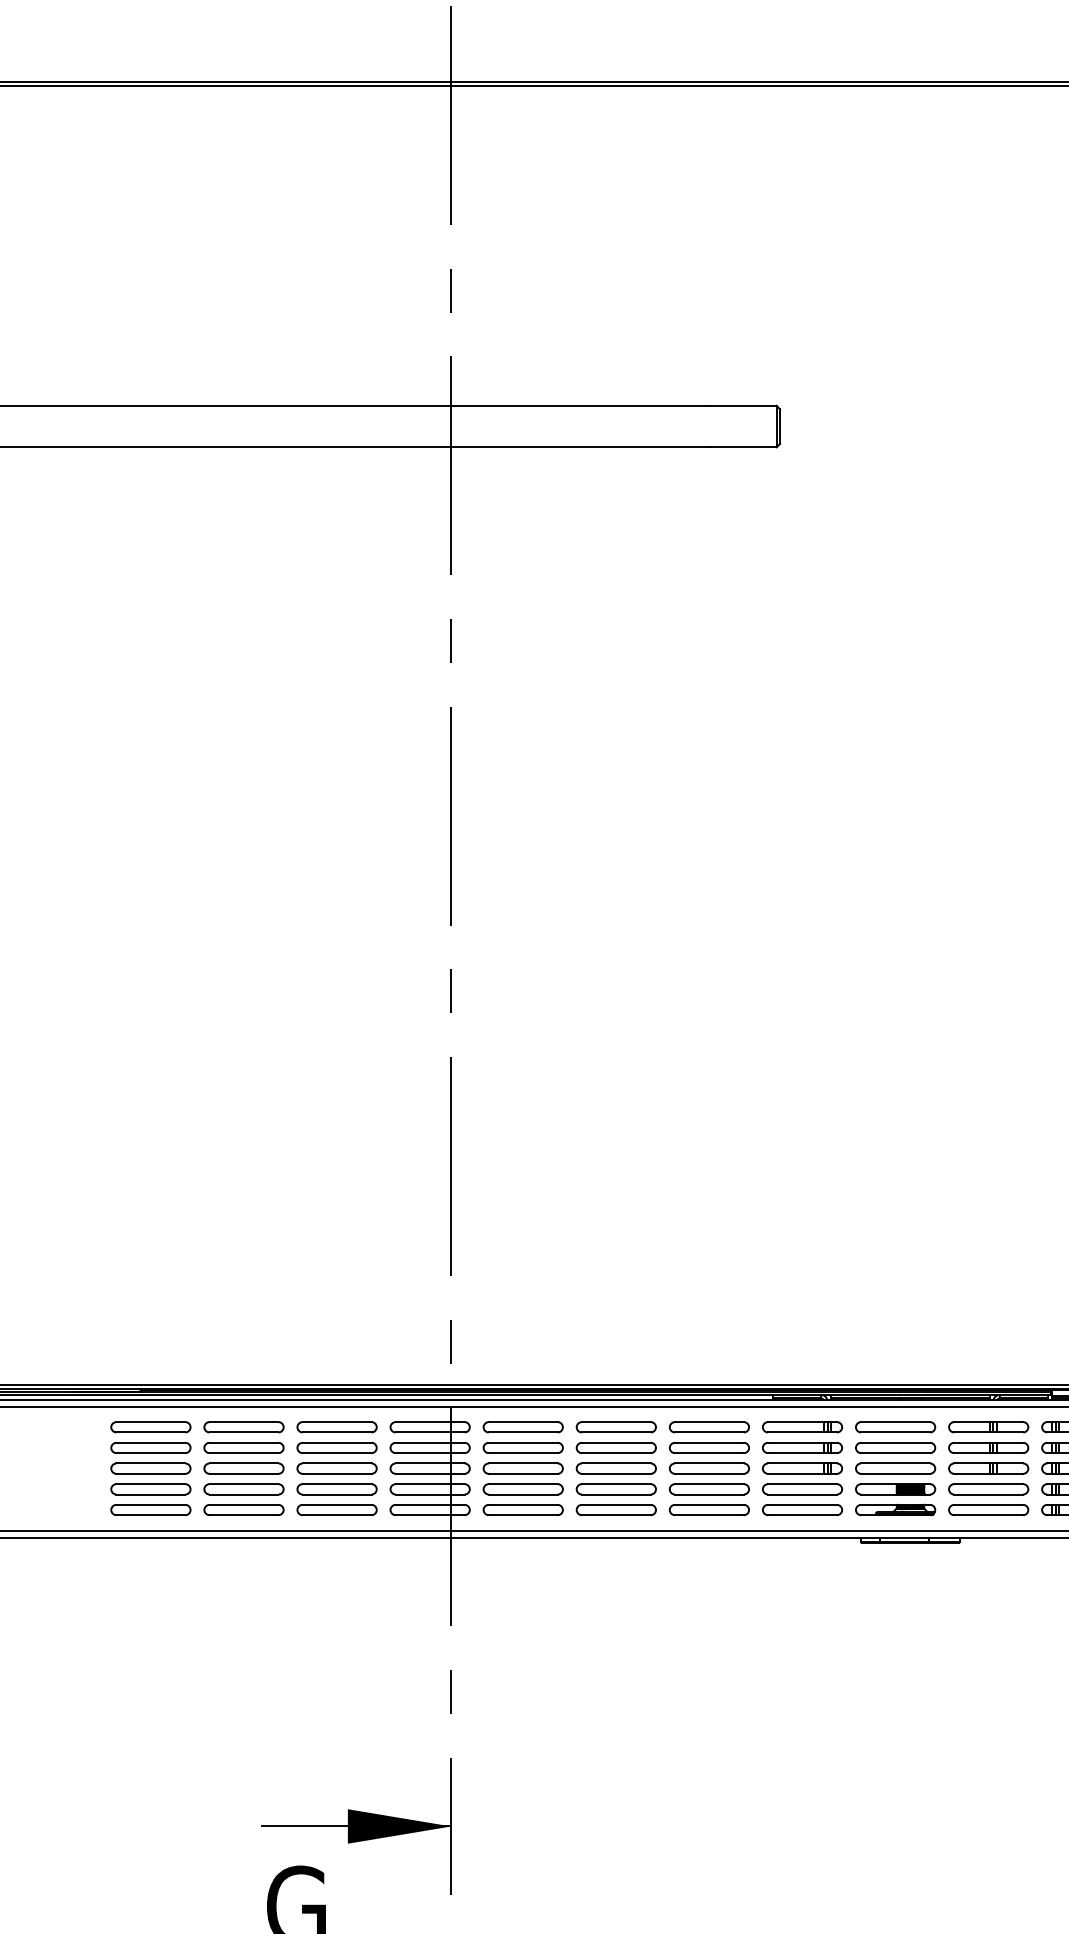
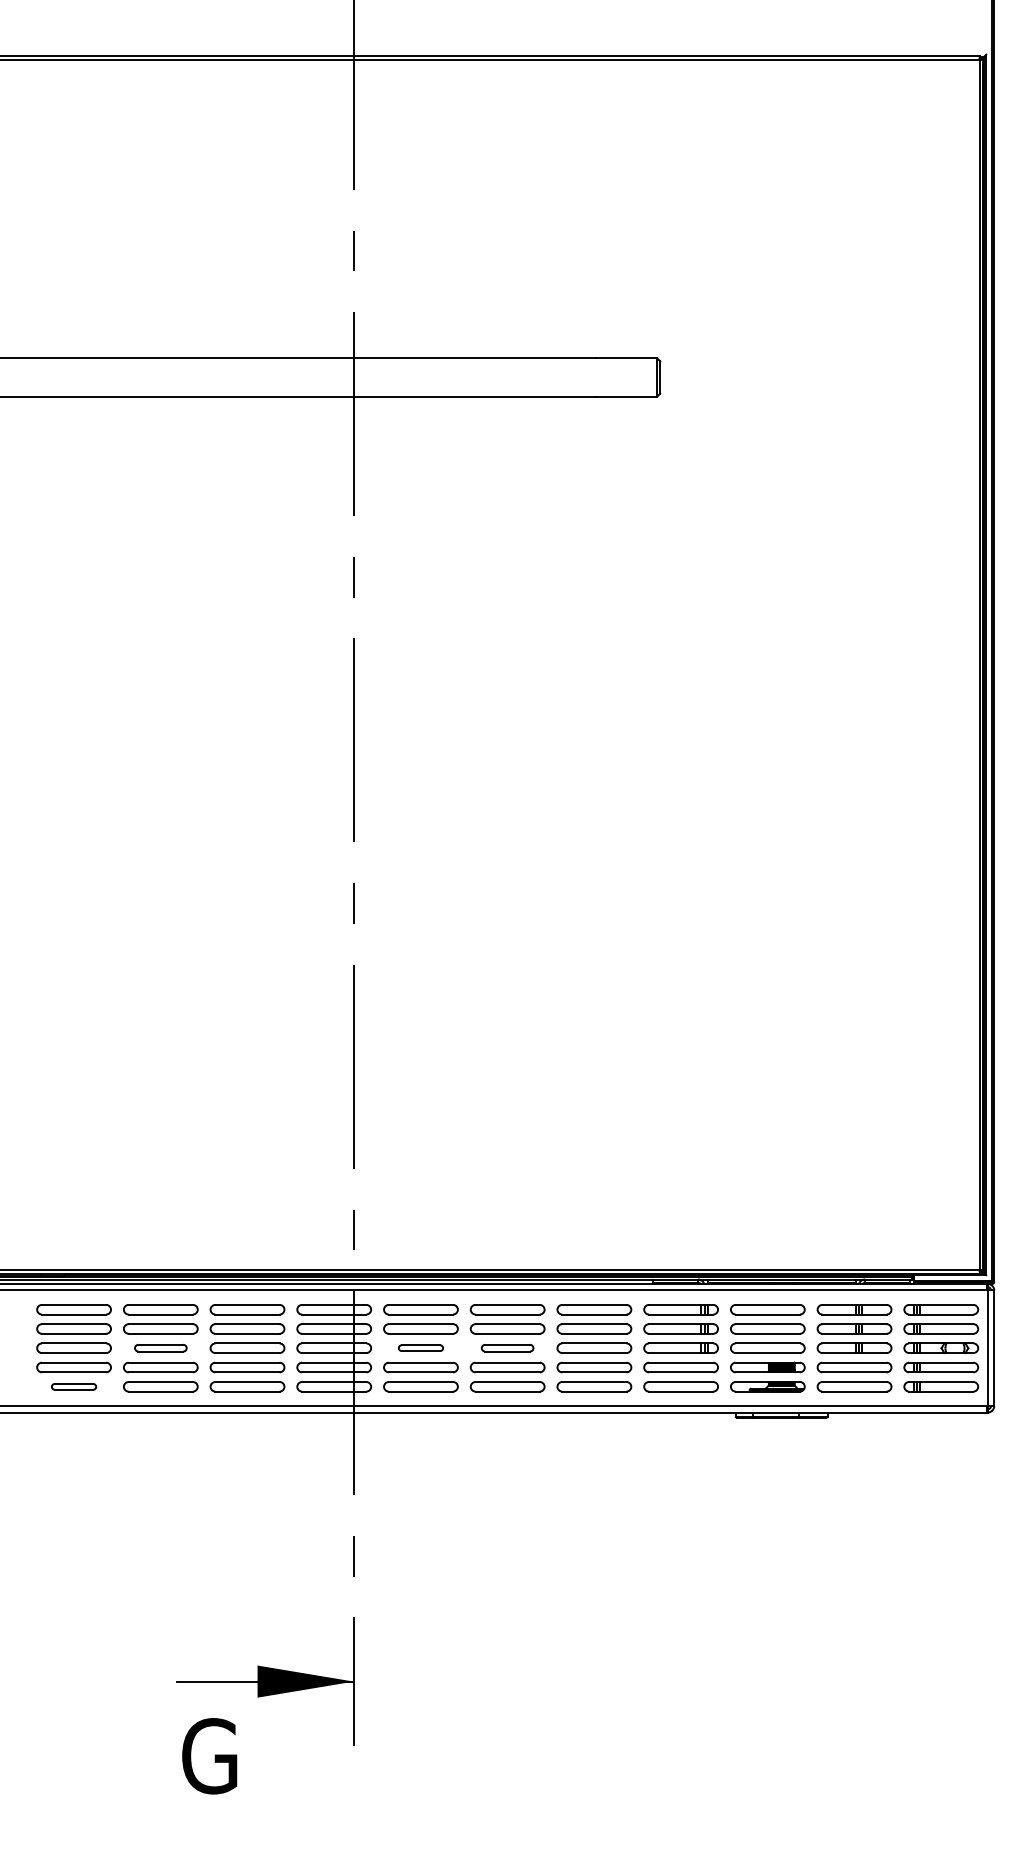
part: (243, 1467) -> (160, 1347), size x0.7
part: (522, 1467) -> (420, 1347), size x0.6
part: (616, 1467) -> (507, 1347), size x0.7
part: (150, 1509) -> (73, 1386), size x0.6

